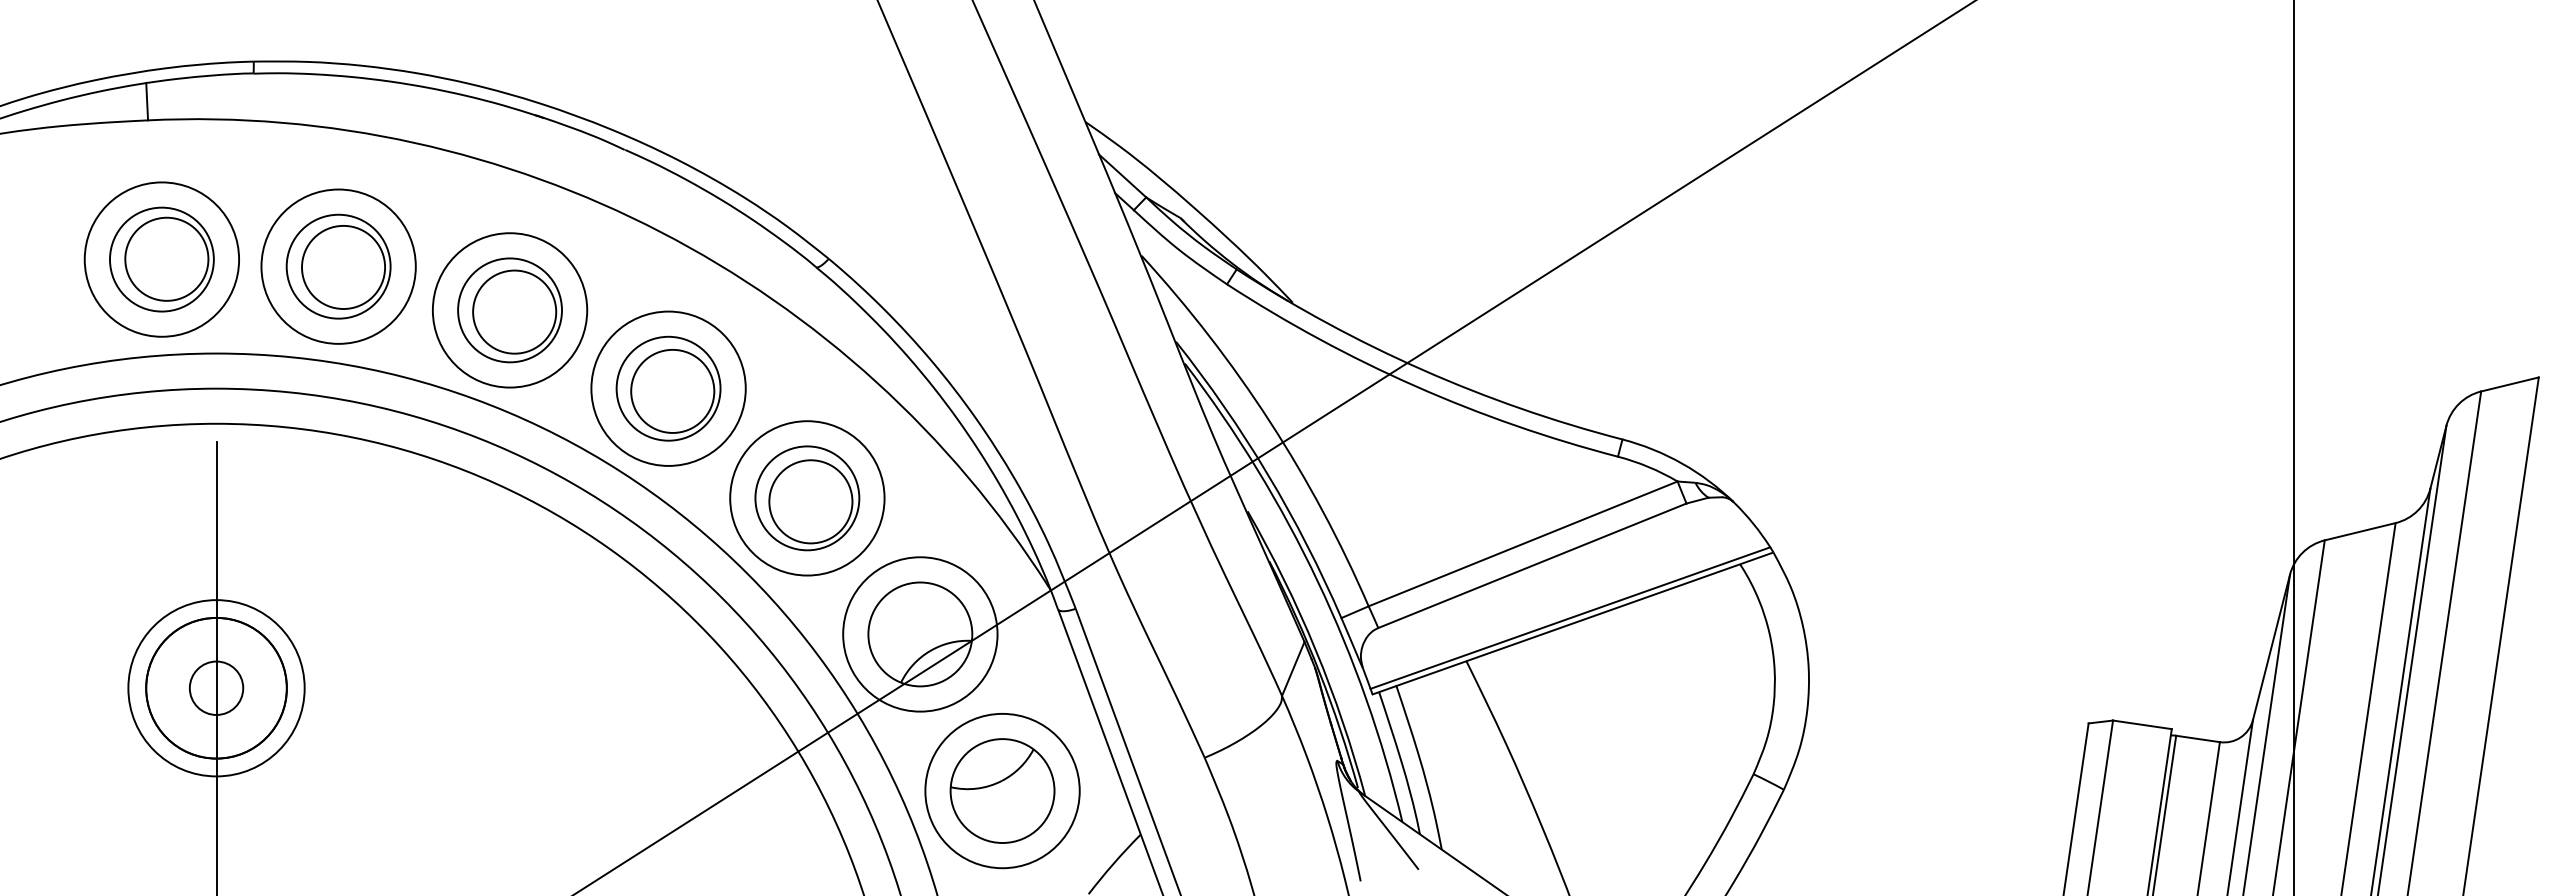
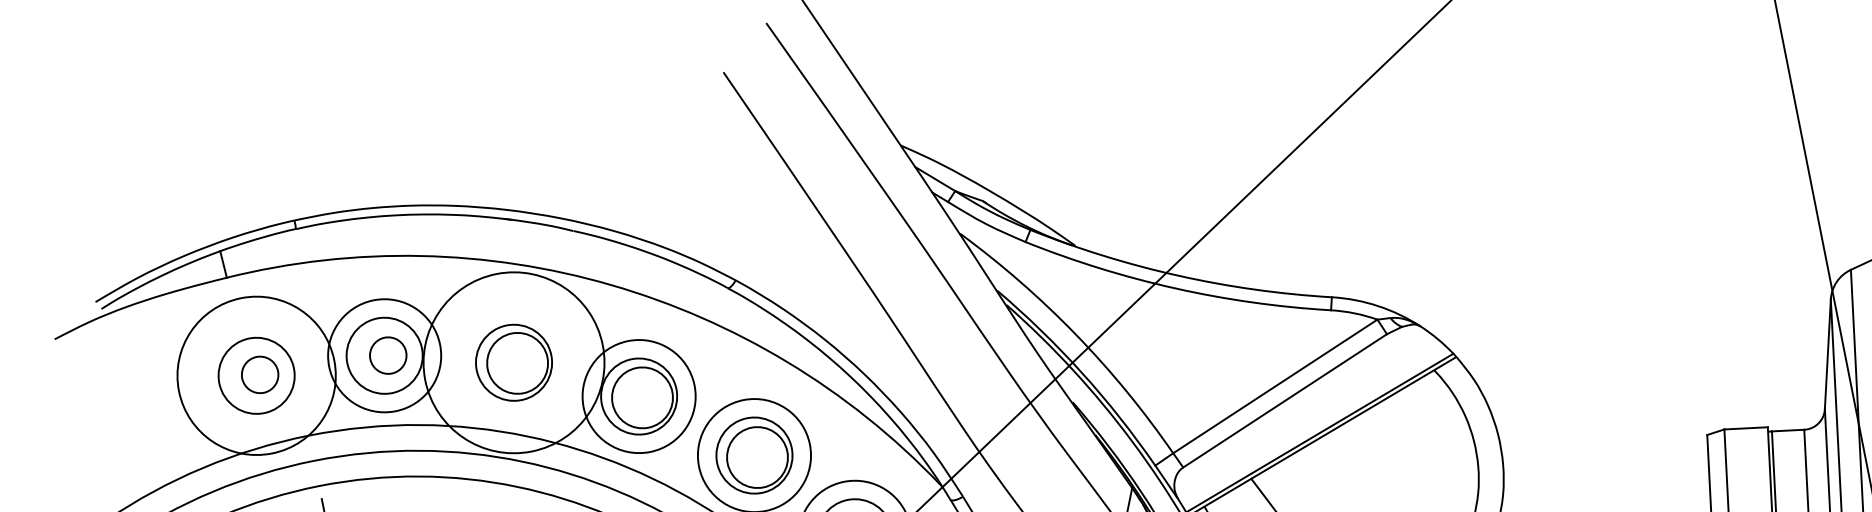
circle: (166, 258) -> (259, 374), size x0.6
circle: (161, 259) -> (256, 375), size x1.4
circle: (343, 267) -> (388, 355), size x0.6
circle: (509, 310) -> (513, 362), size x1.6

